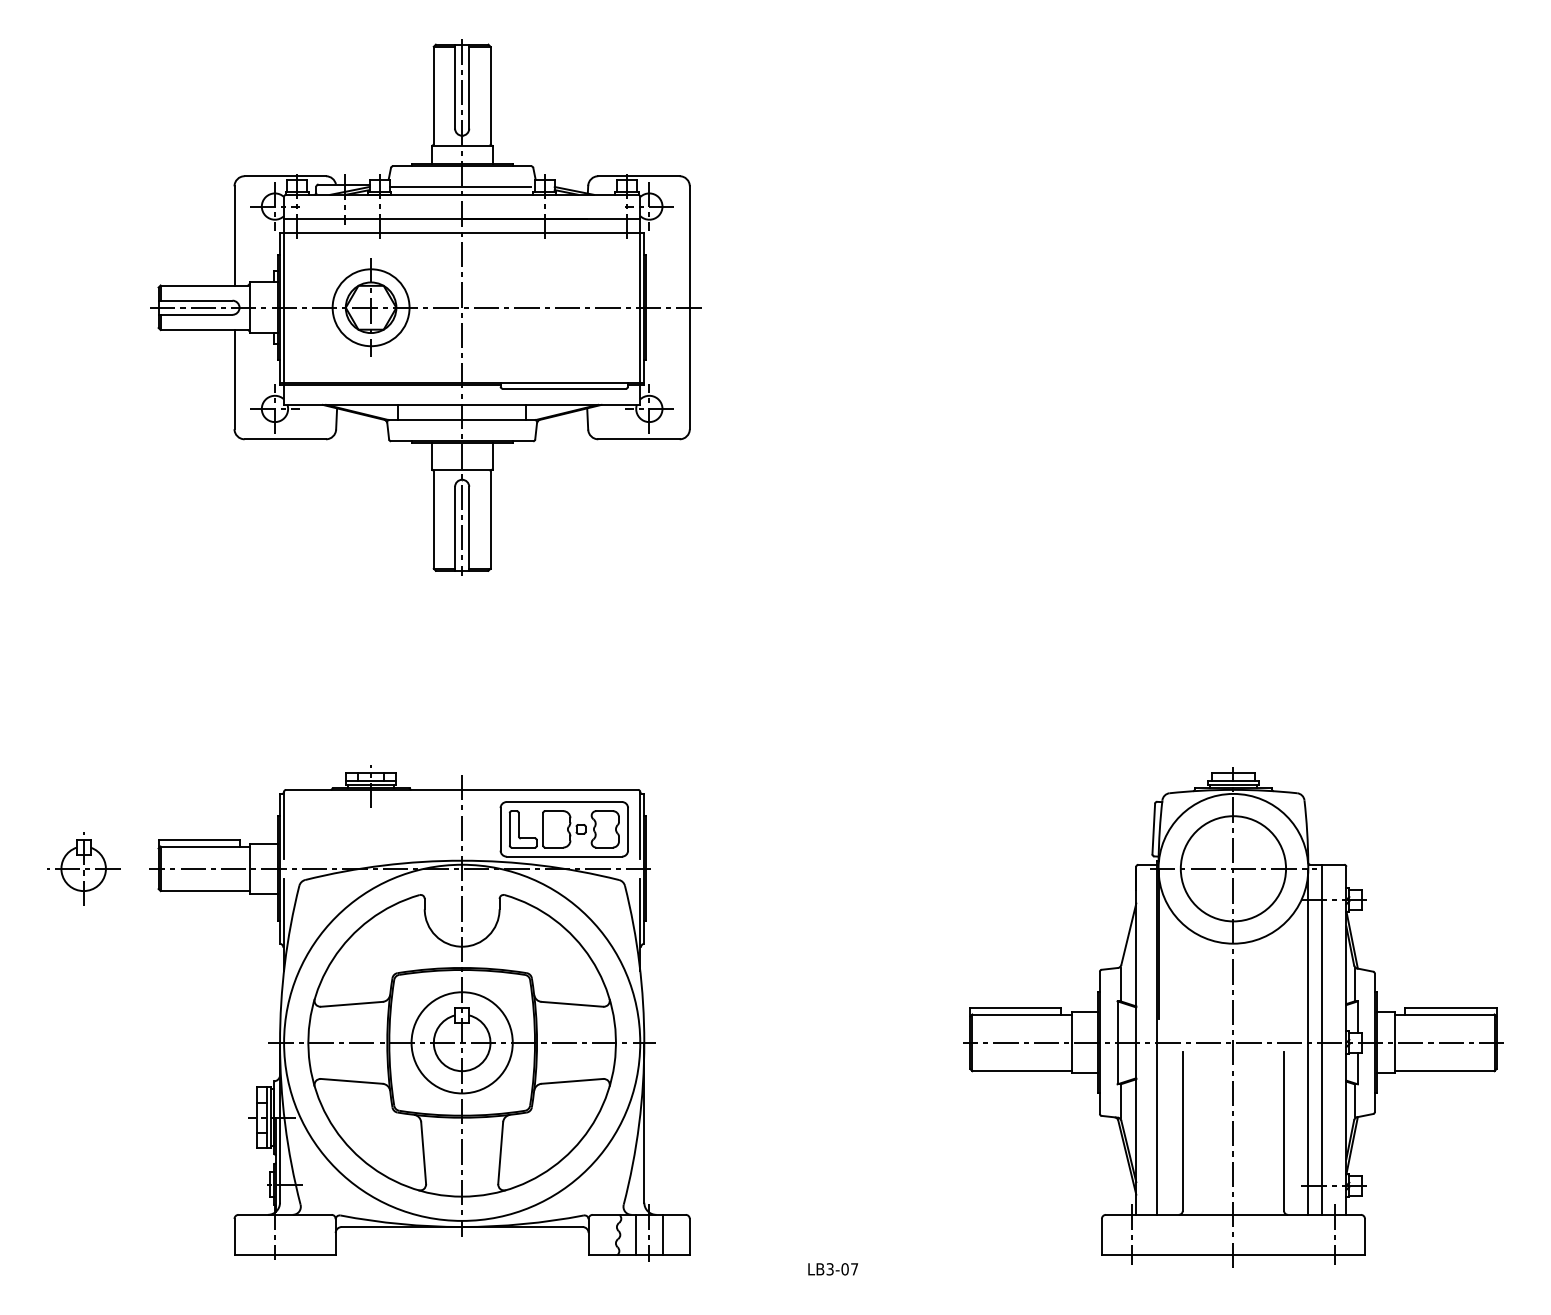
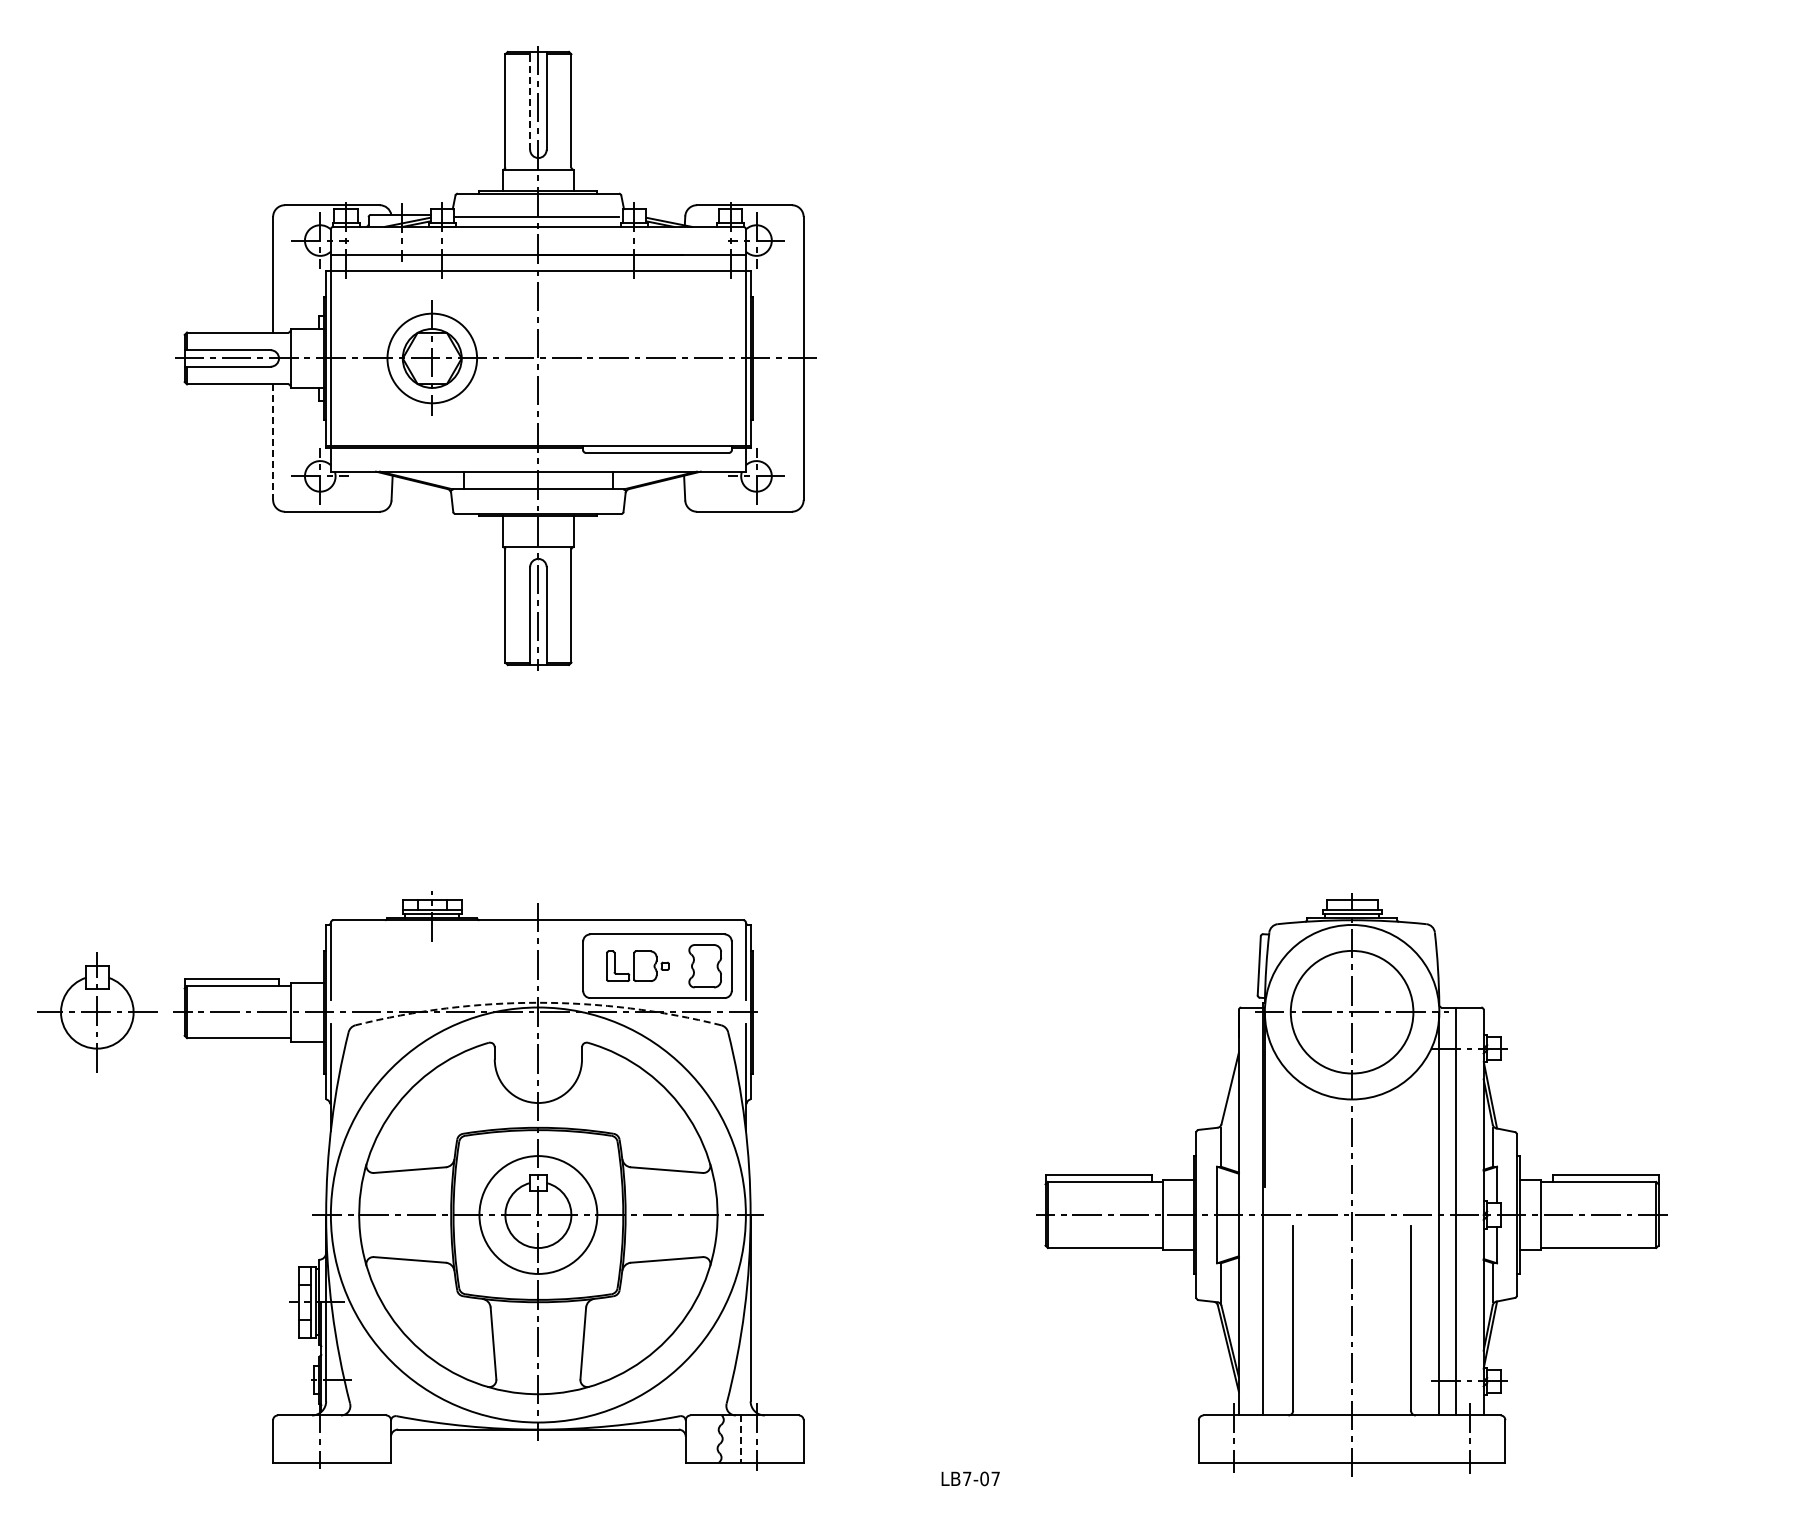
line: (455, 86) -> (530, 100), solid -> dashed
line: (234, 379) -> (273, 442), solid -> dashed
part: (547, 829) -> (637, 966), size x0.7
arc: (462, 860) -> (538, 1002), solid -> dashed
part: (83, 868) -> (97, 1011), size x1.4
part: (1232, 1016) -> (1351, 1184), moved
line: (662, 1234) -> (771, 1438), removed
line: (636, 1235) -> (741, 1439), solid -> dashed
text: (830, 1268) -> (967, 1478), LB3-07 -> LB7-07

